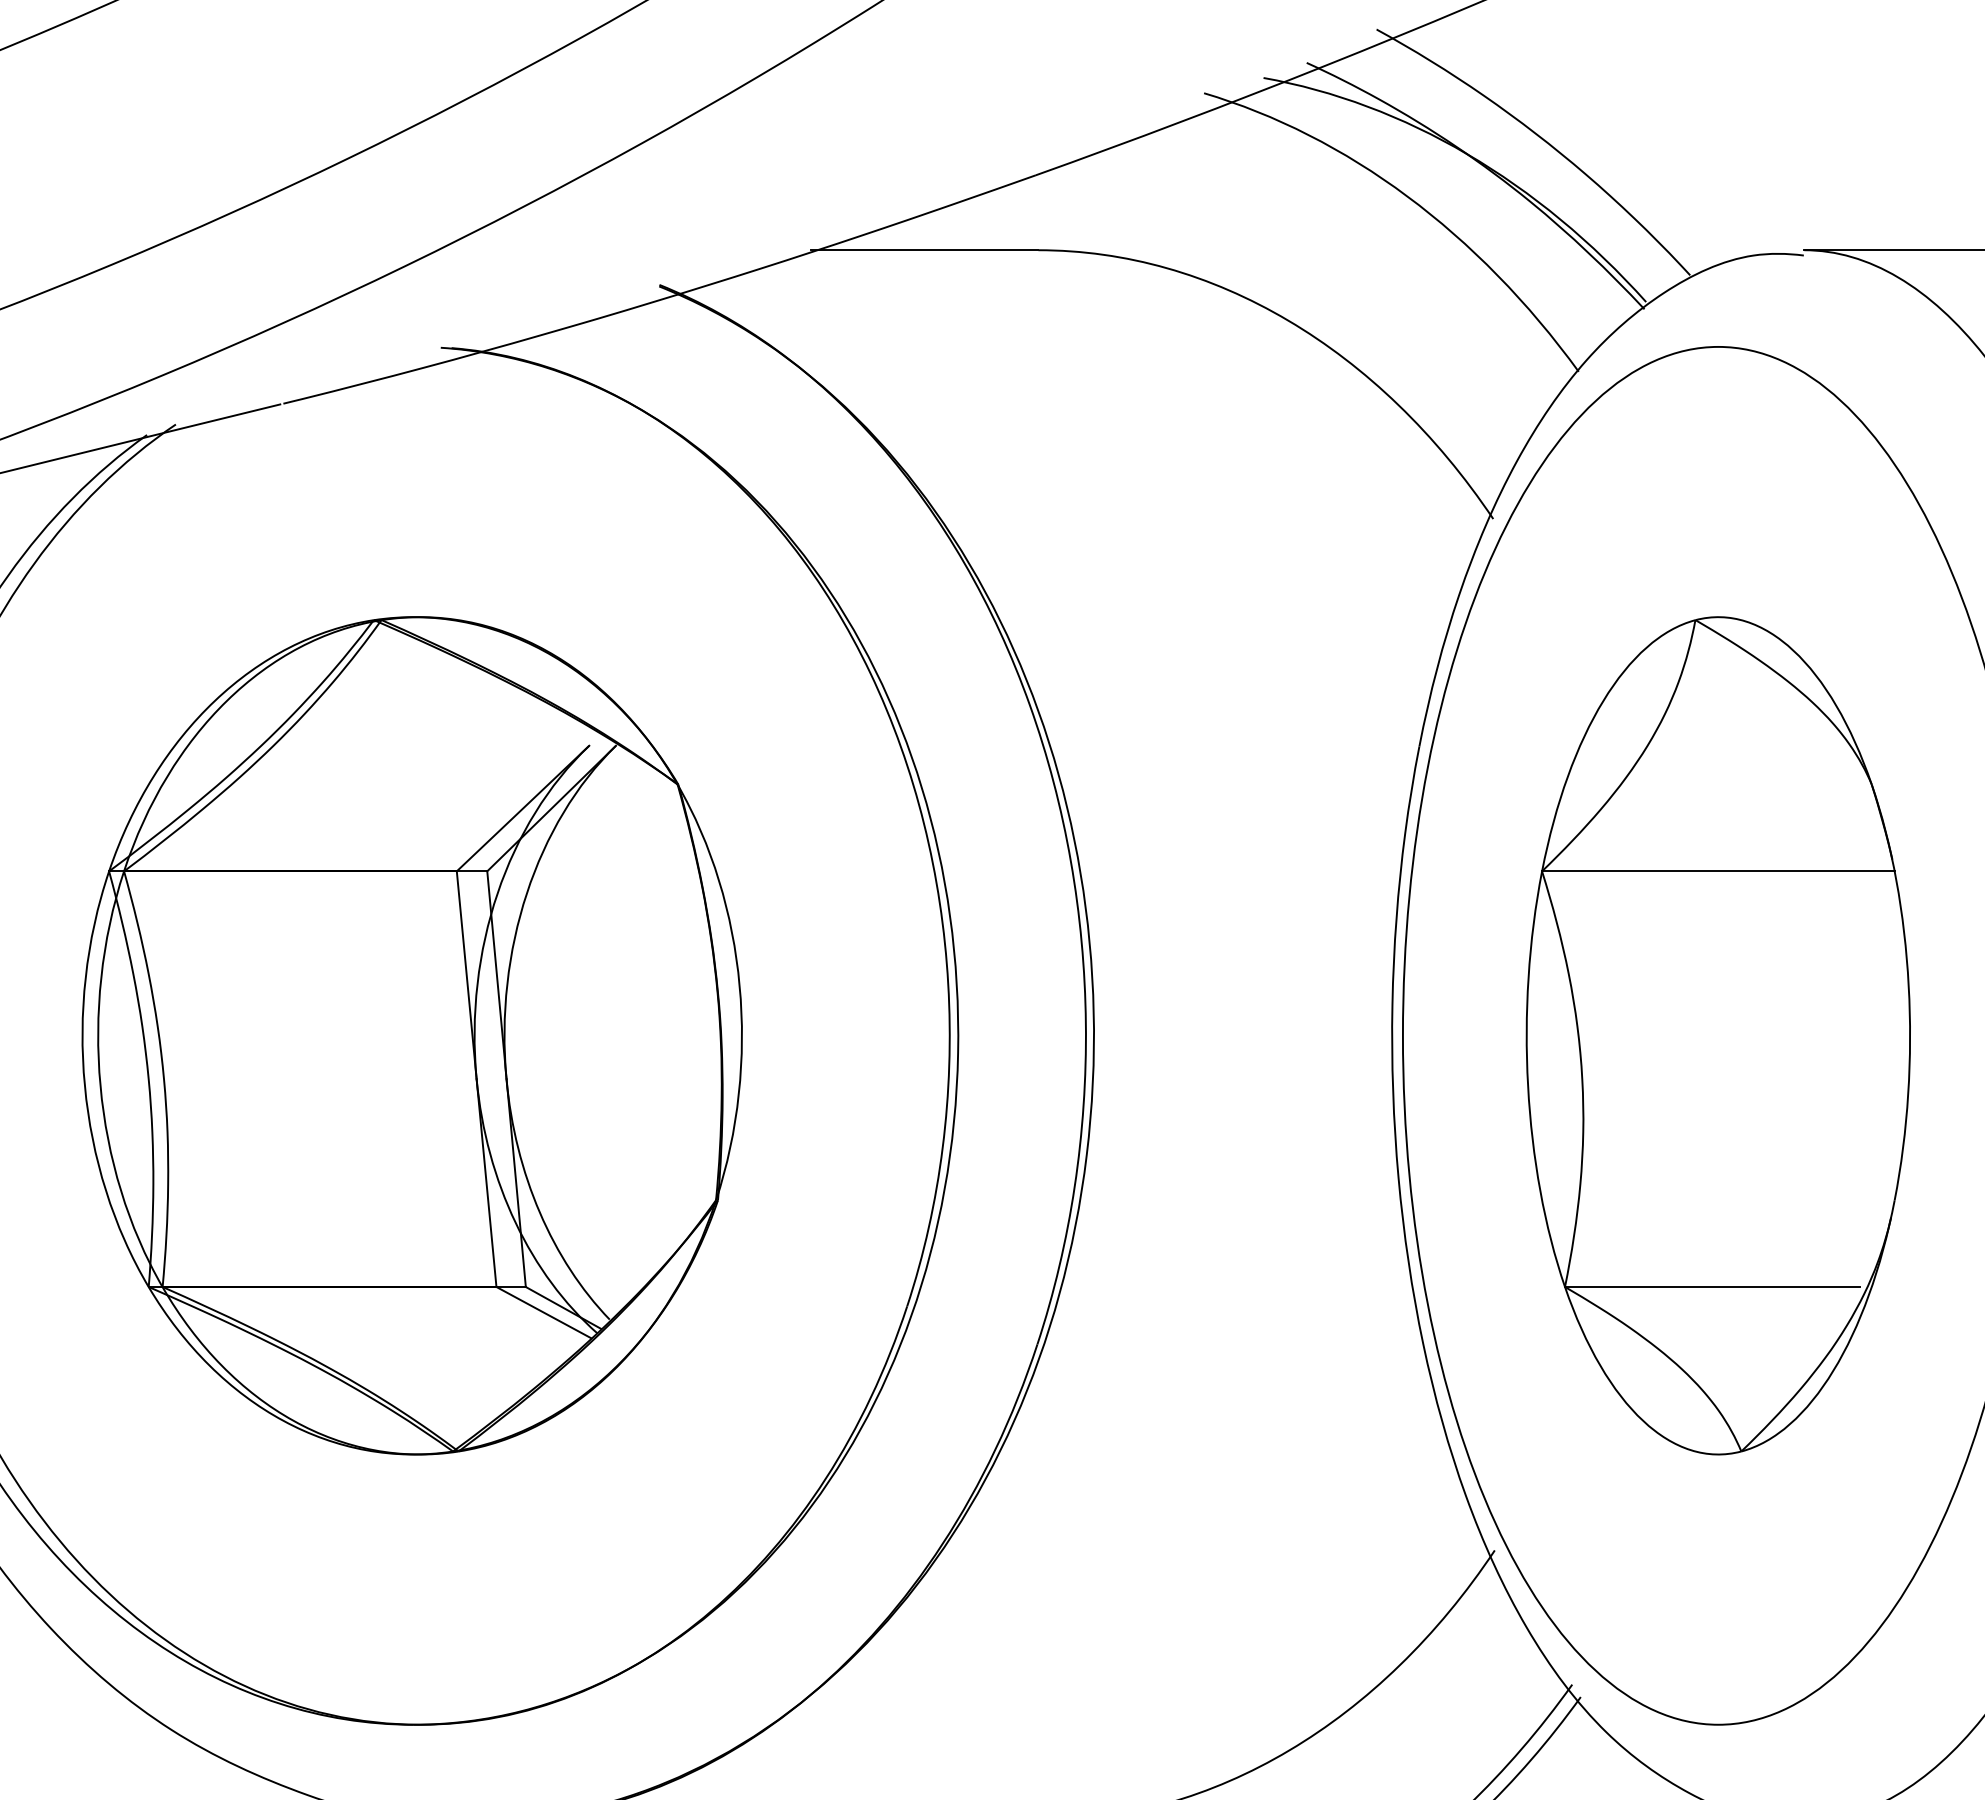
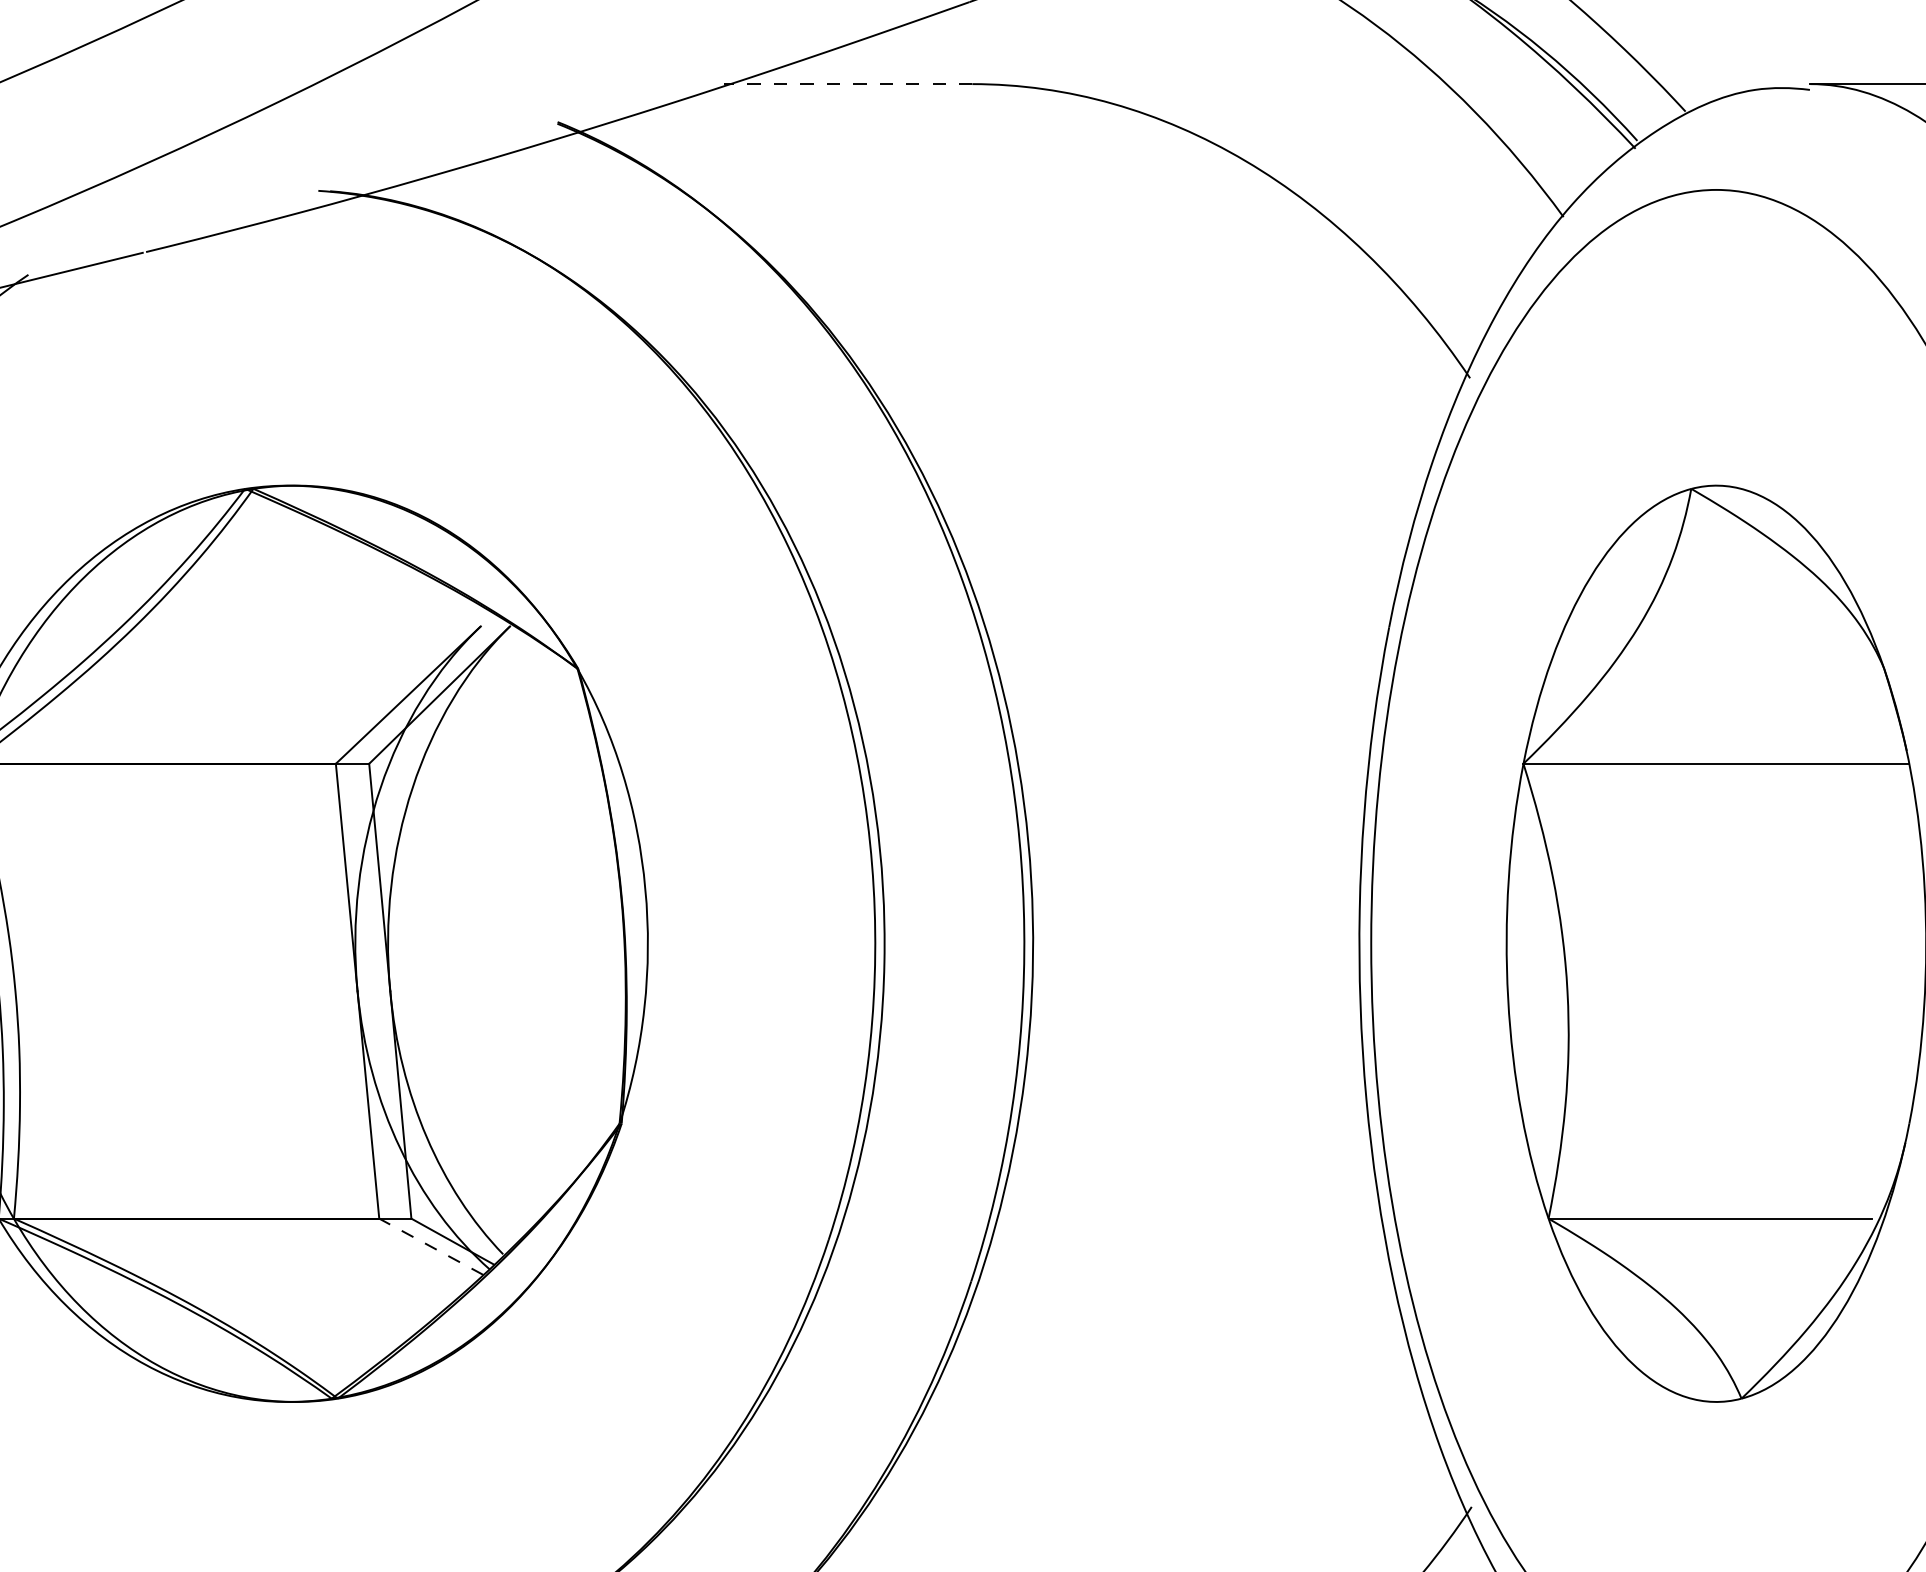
line: (924, 250) -> (847, 84), solid -> dashed
line: (543, 1312) -> (430, 1246), solid -> dashed

